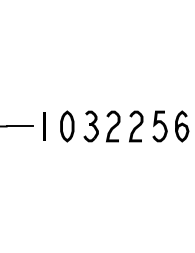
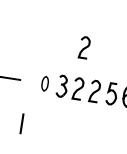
curve: (113, 69) -> (84, 47), added
line: (44, 126) -> (22, 123), moved
part: (67, 126) -> (45, 83), size x0.7

